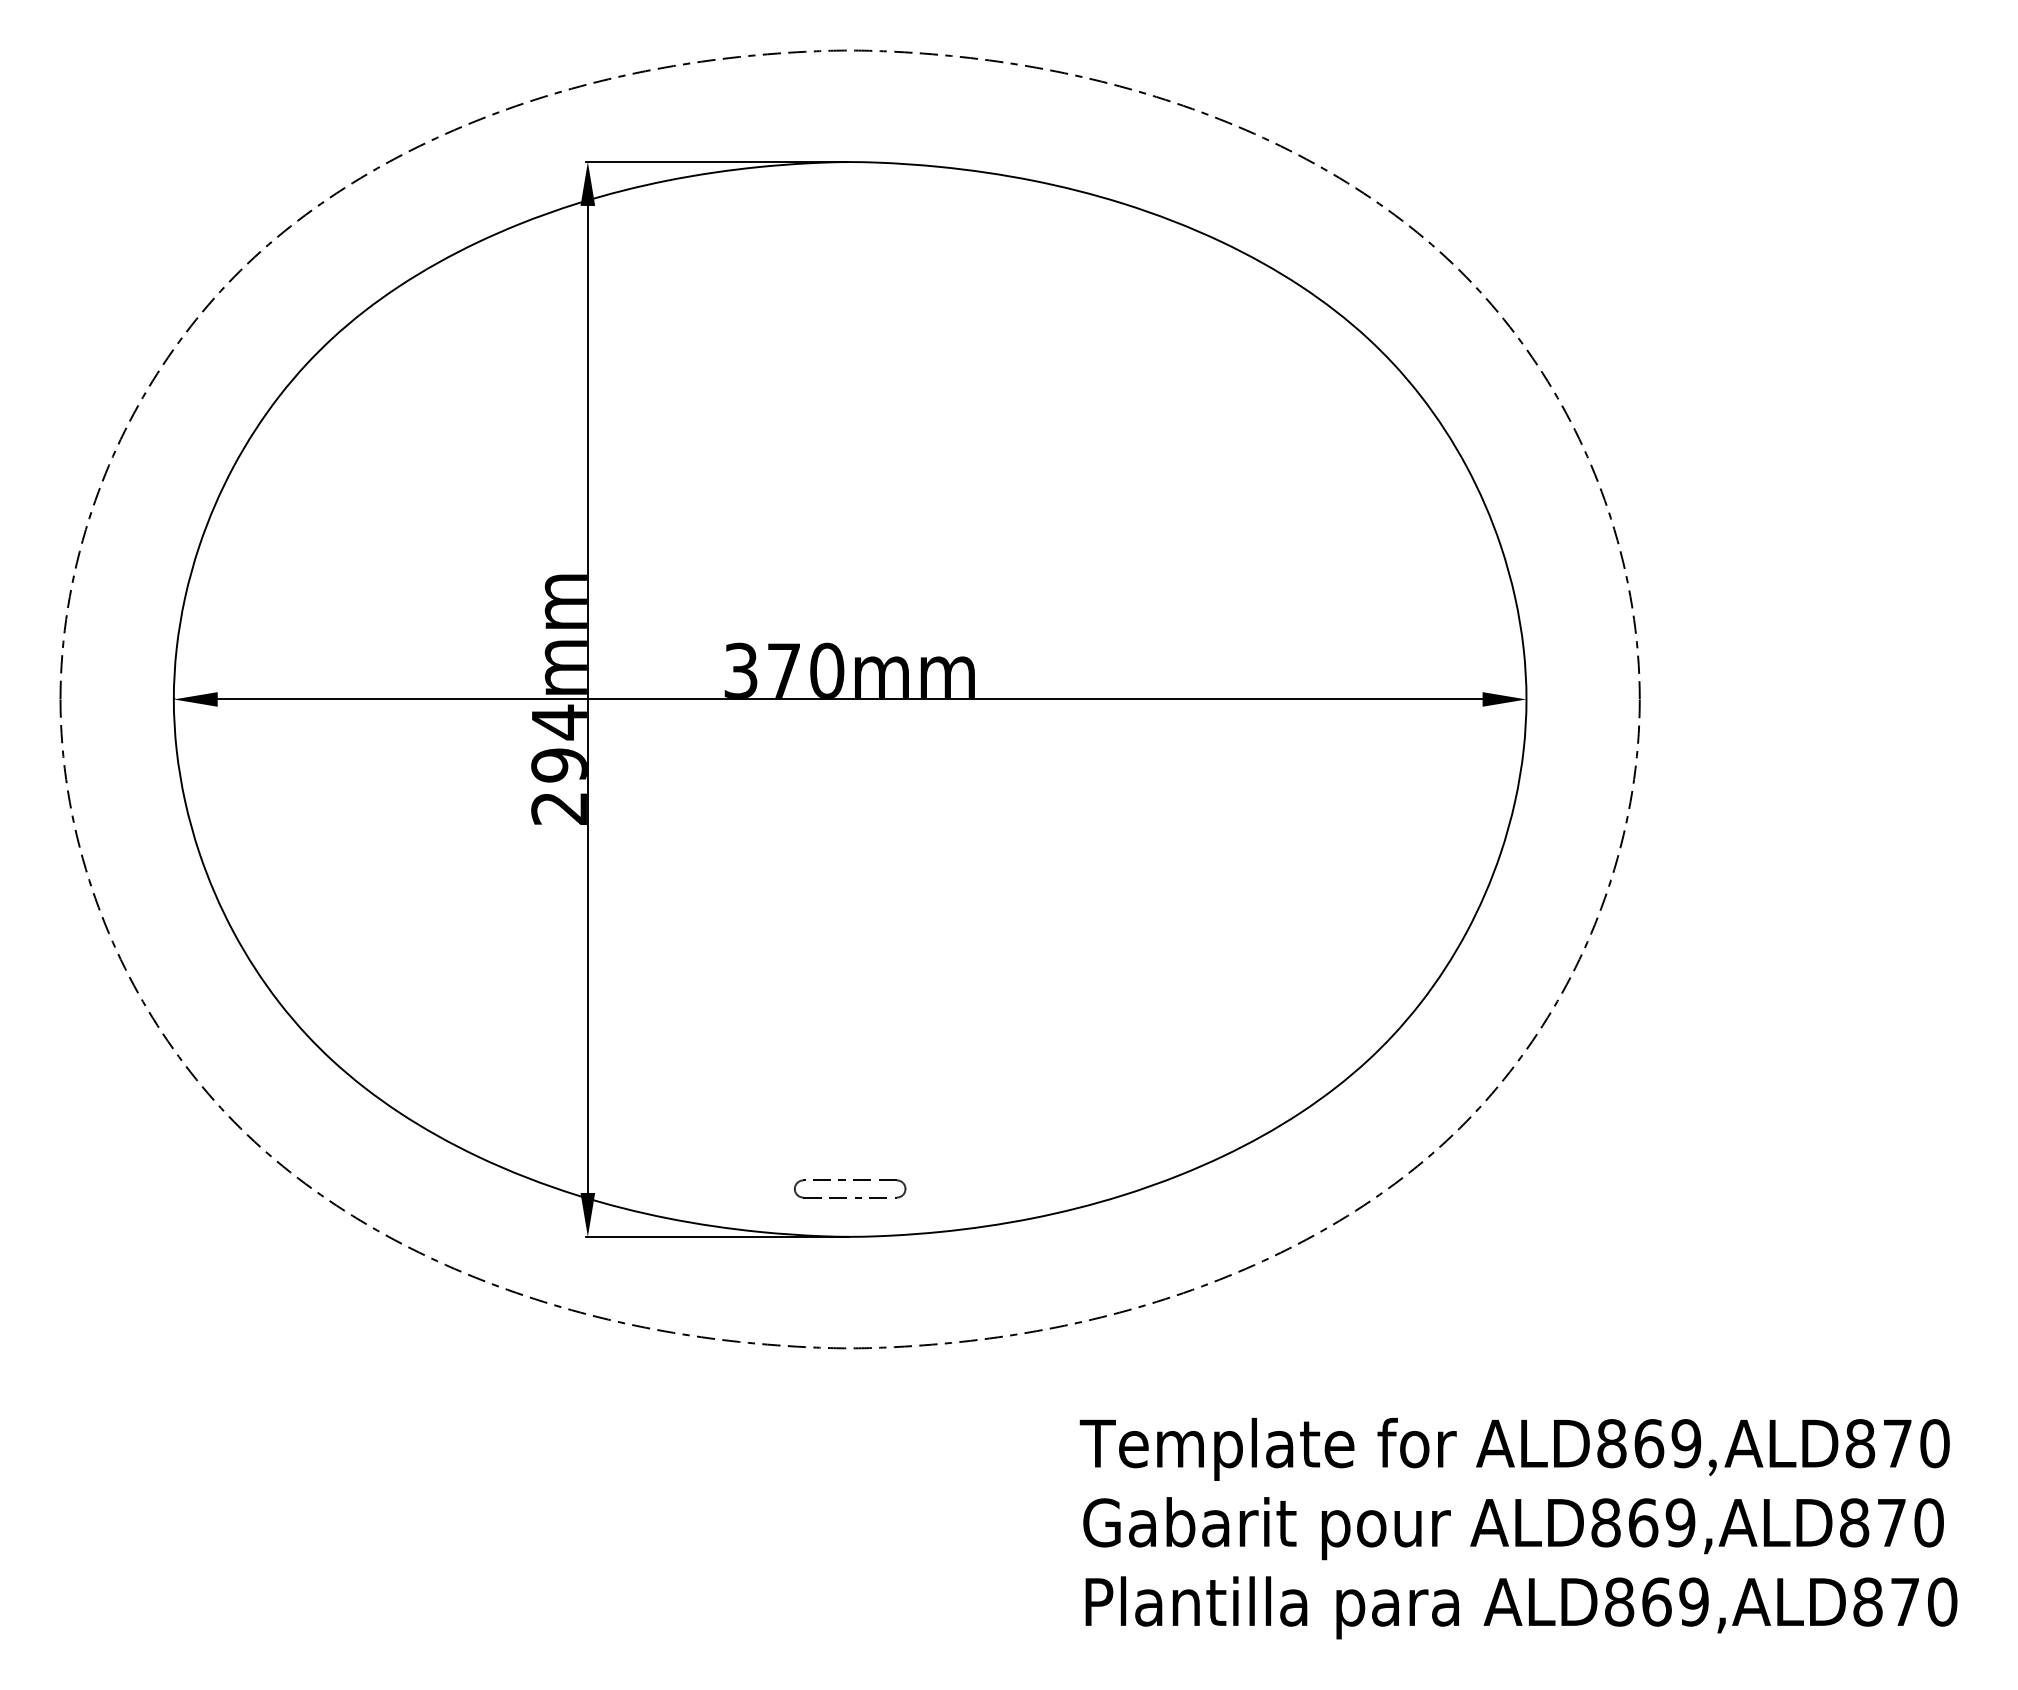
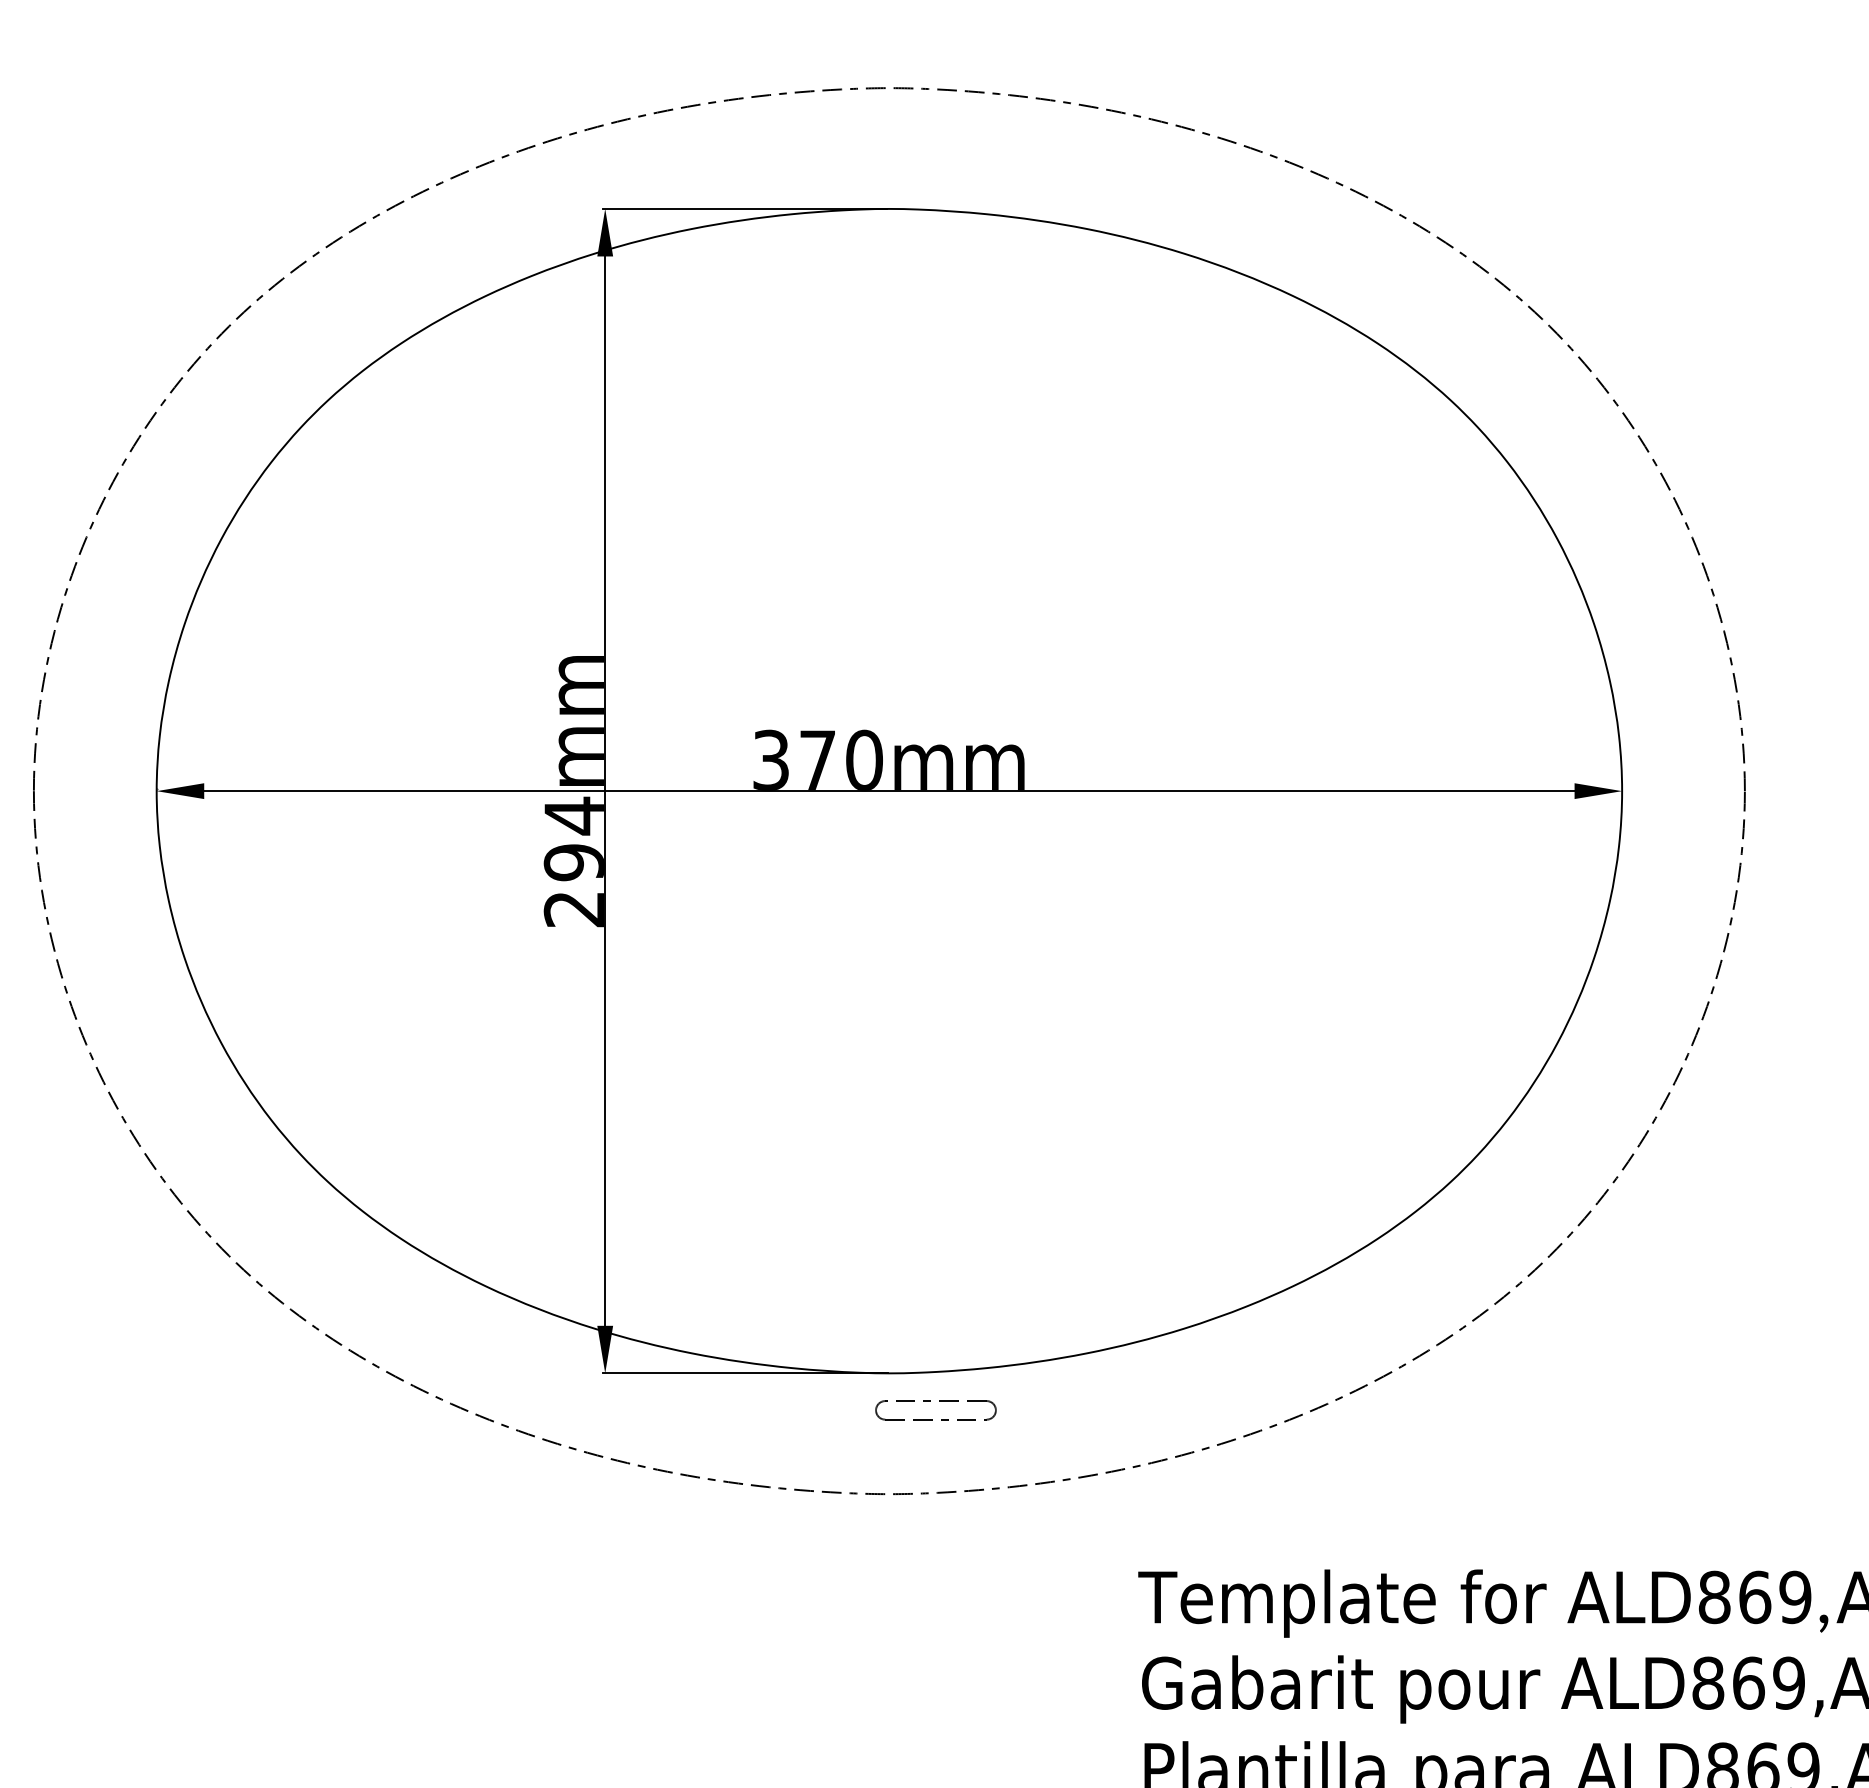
part: (853, 1180) -> (939, 1401), moved

